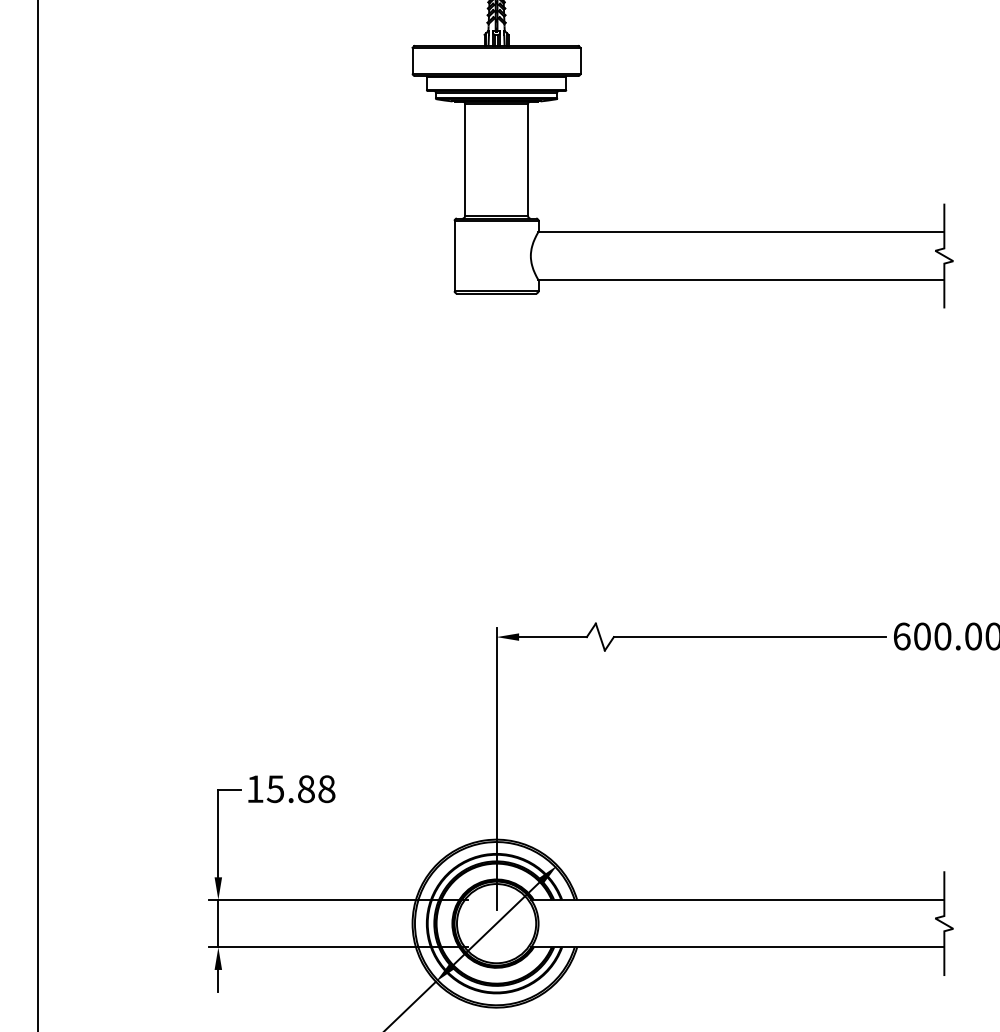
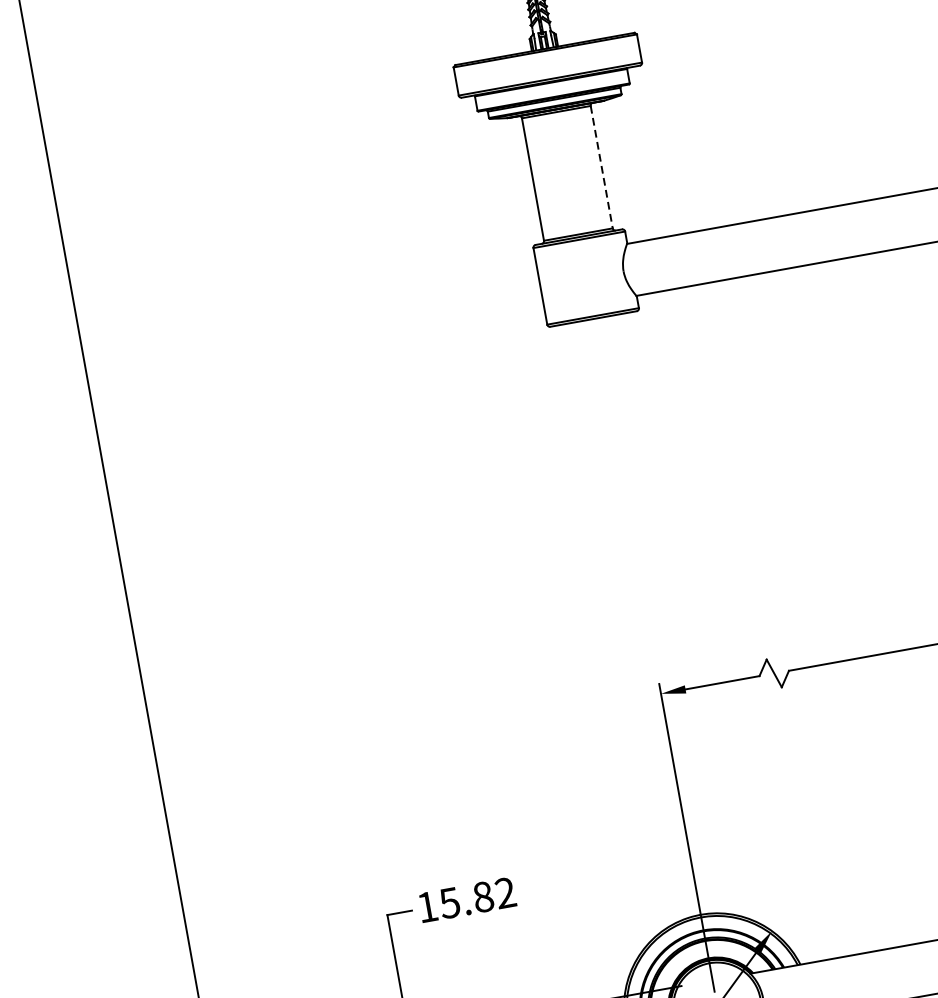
line: (528, 160) -> (602, 167), solid -> dashed
text: (326, 789) -> (505, 893), 15.88 -> 15.82

